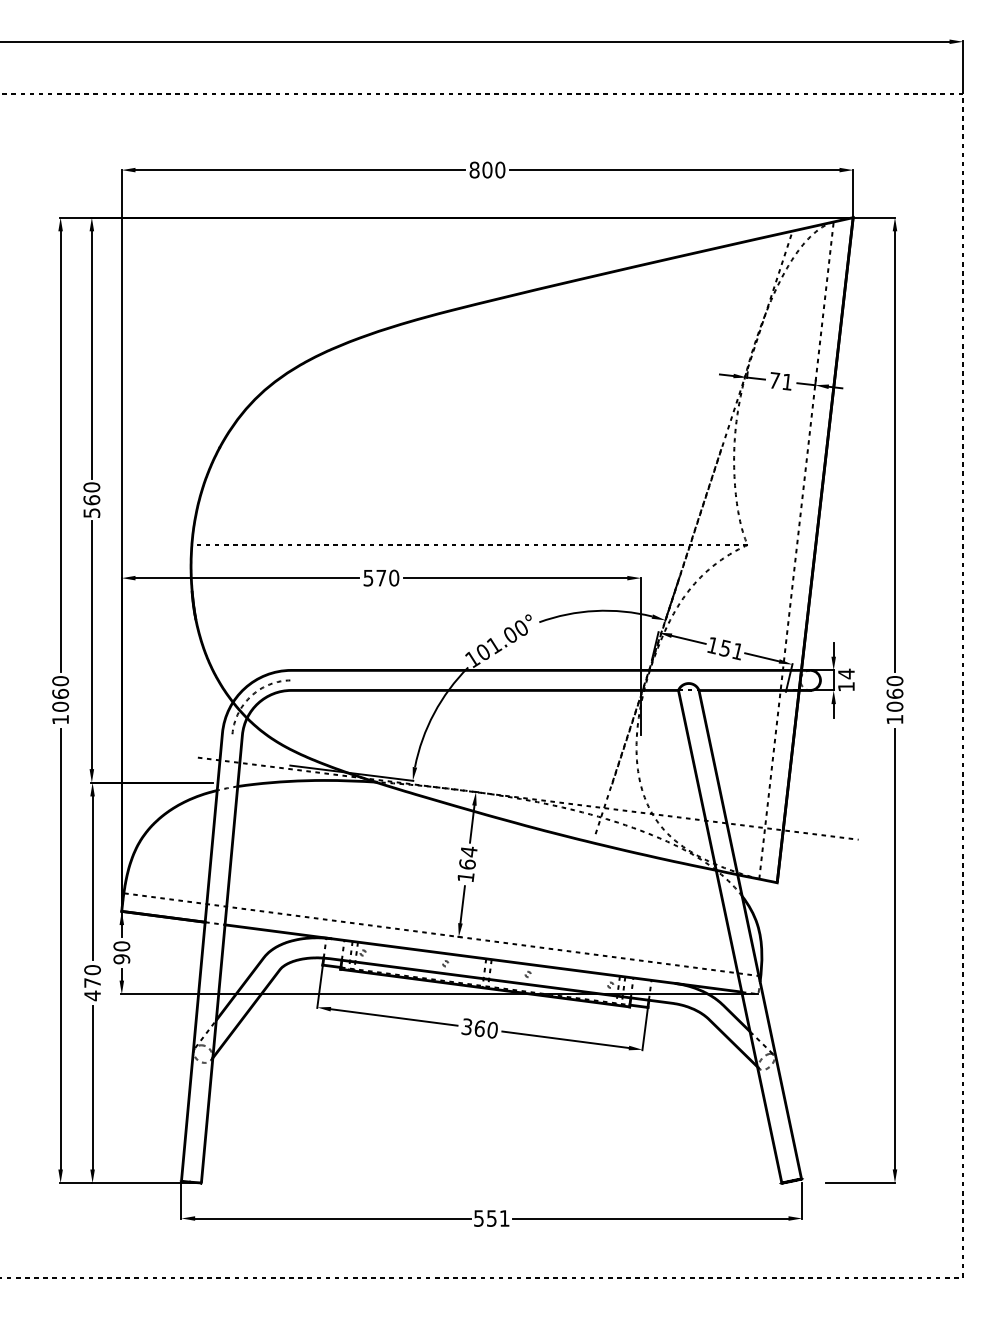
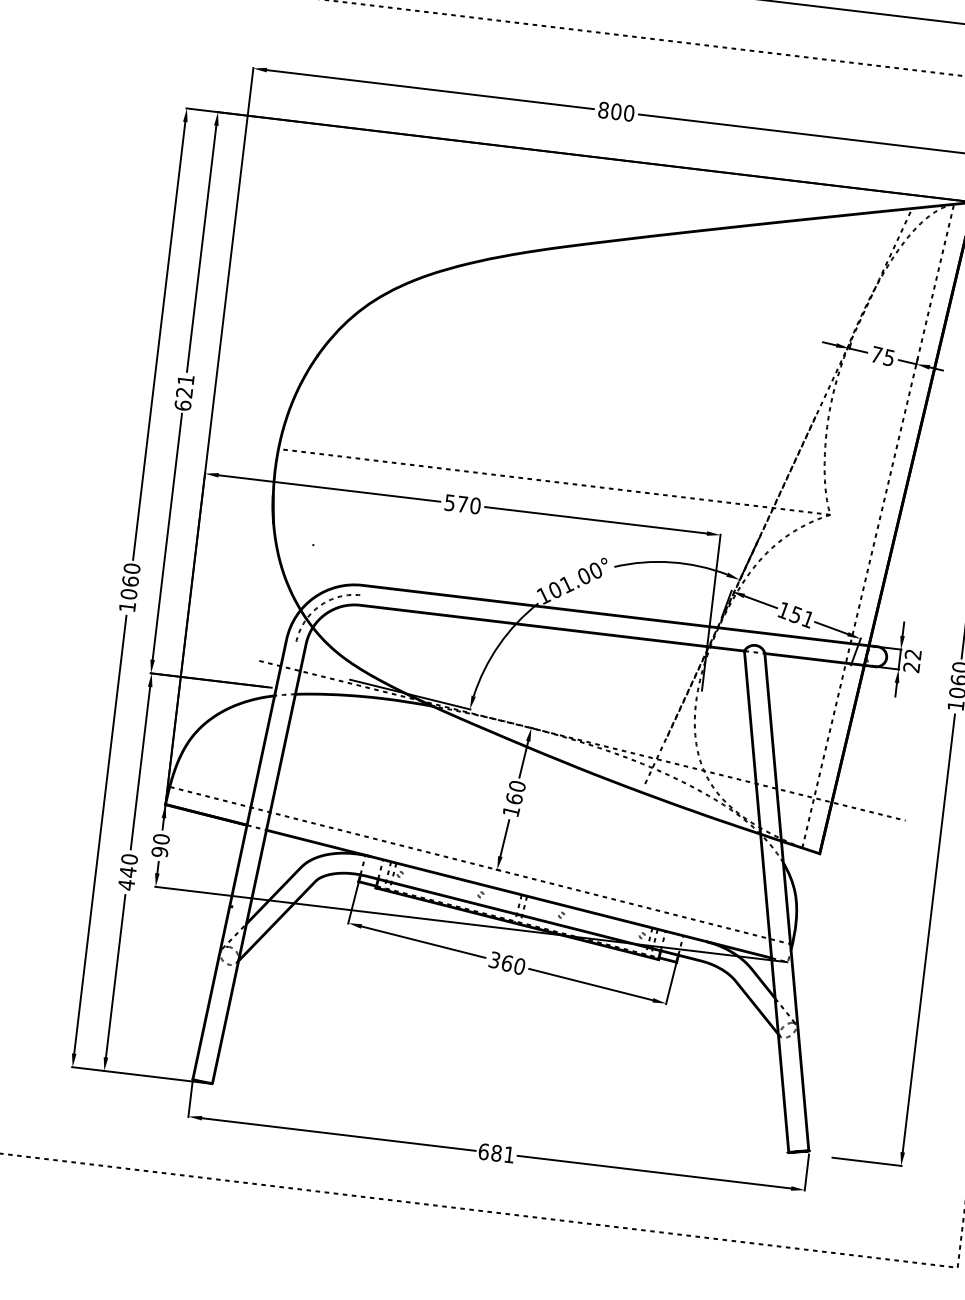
text: (786, 381) -> (888, 357), 71 -> 75
text: (91, 500) -> (184, 392), 560 -> 621
text: (846, 679) -> (912, 660), 14 -> 22
text: (468, 851) -> (516, 786), 164 -> 160
text: (92, 982) -> (128, 871), 470 -> 440
text: (485, 1218) -> (490, 1152), 551 -> 681

